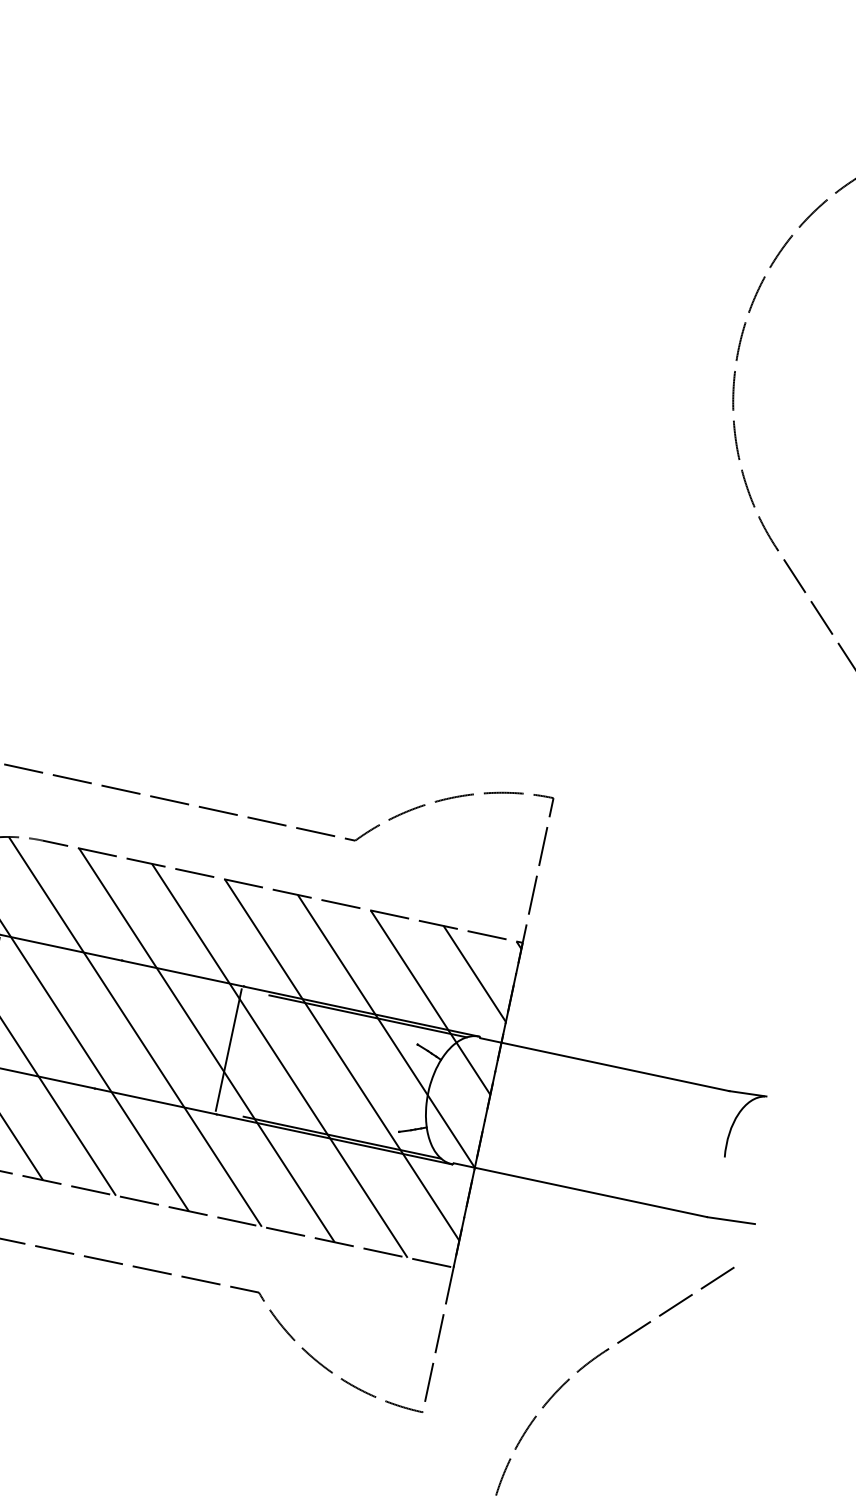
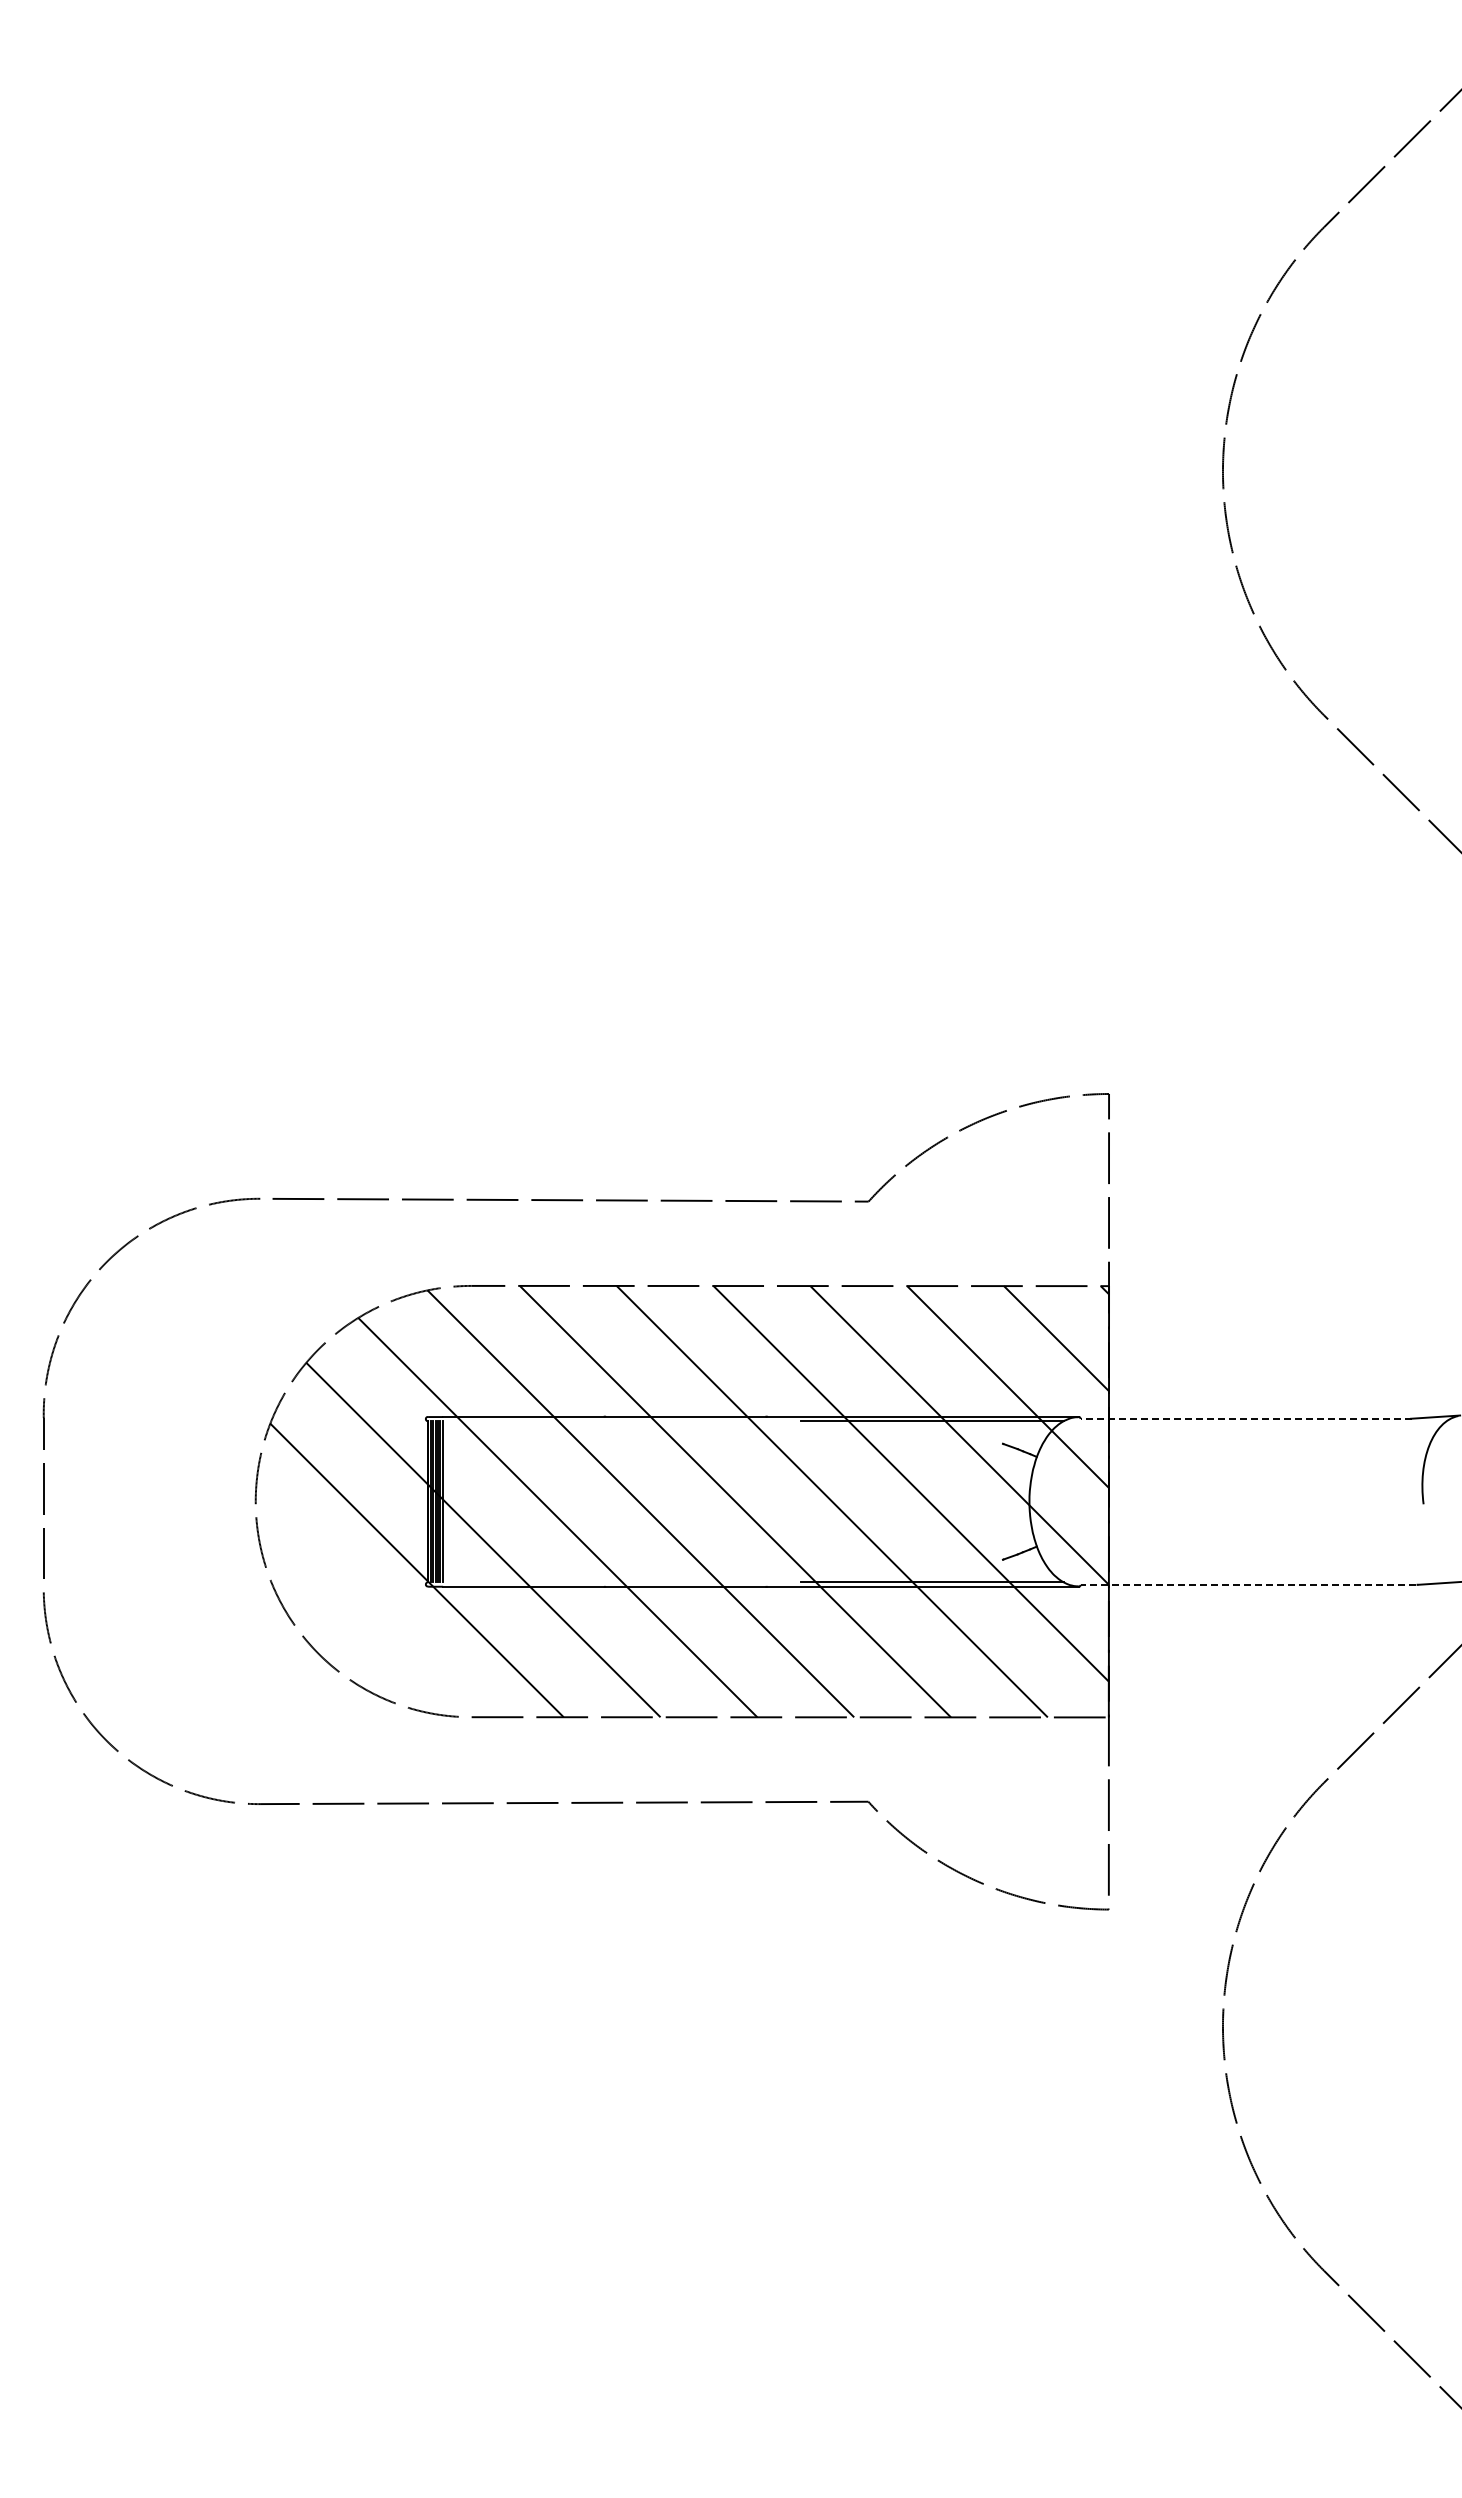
line: (228, 1049) -> (764, 1501), removed
line: (605, 1064) -> (1246, 1418), solid -> dashed
line: (580, 1189) -> (1248, 1584), solid -> dashed

